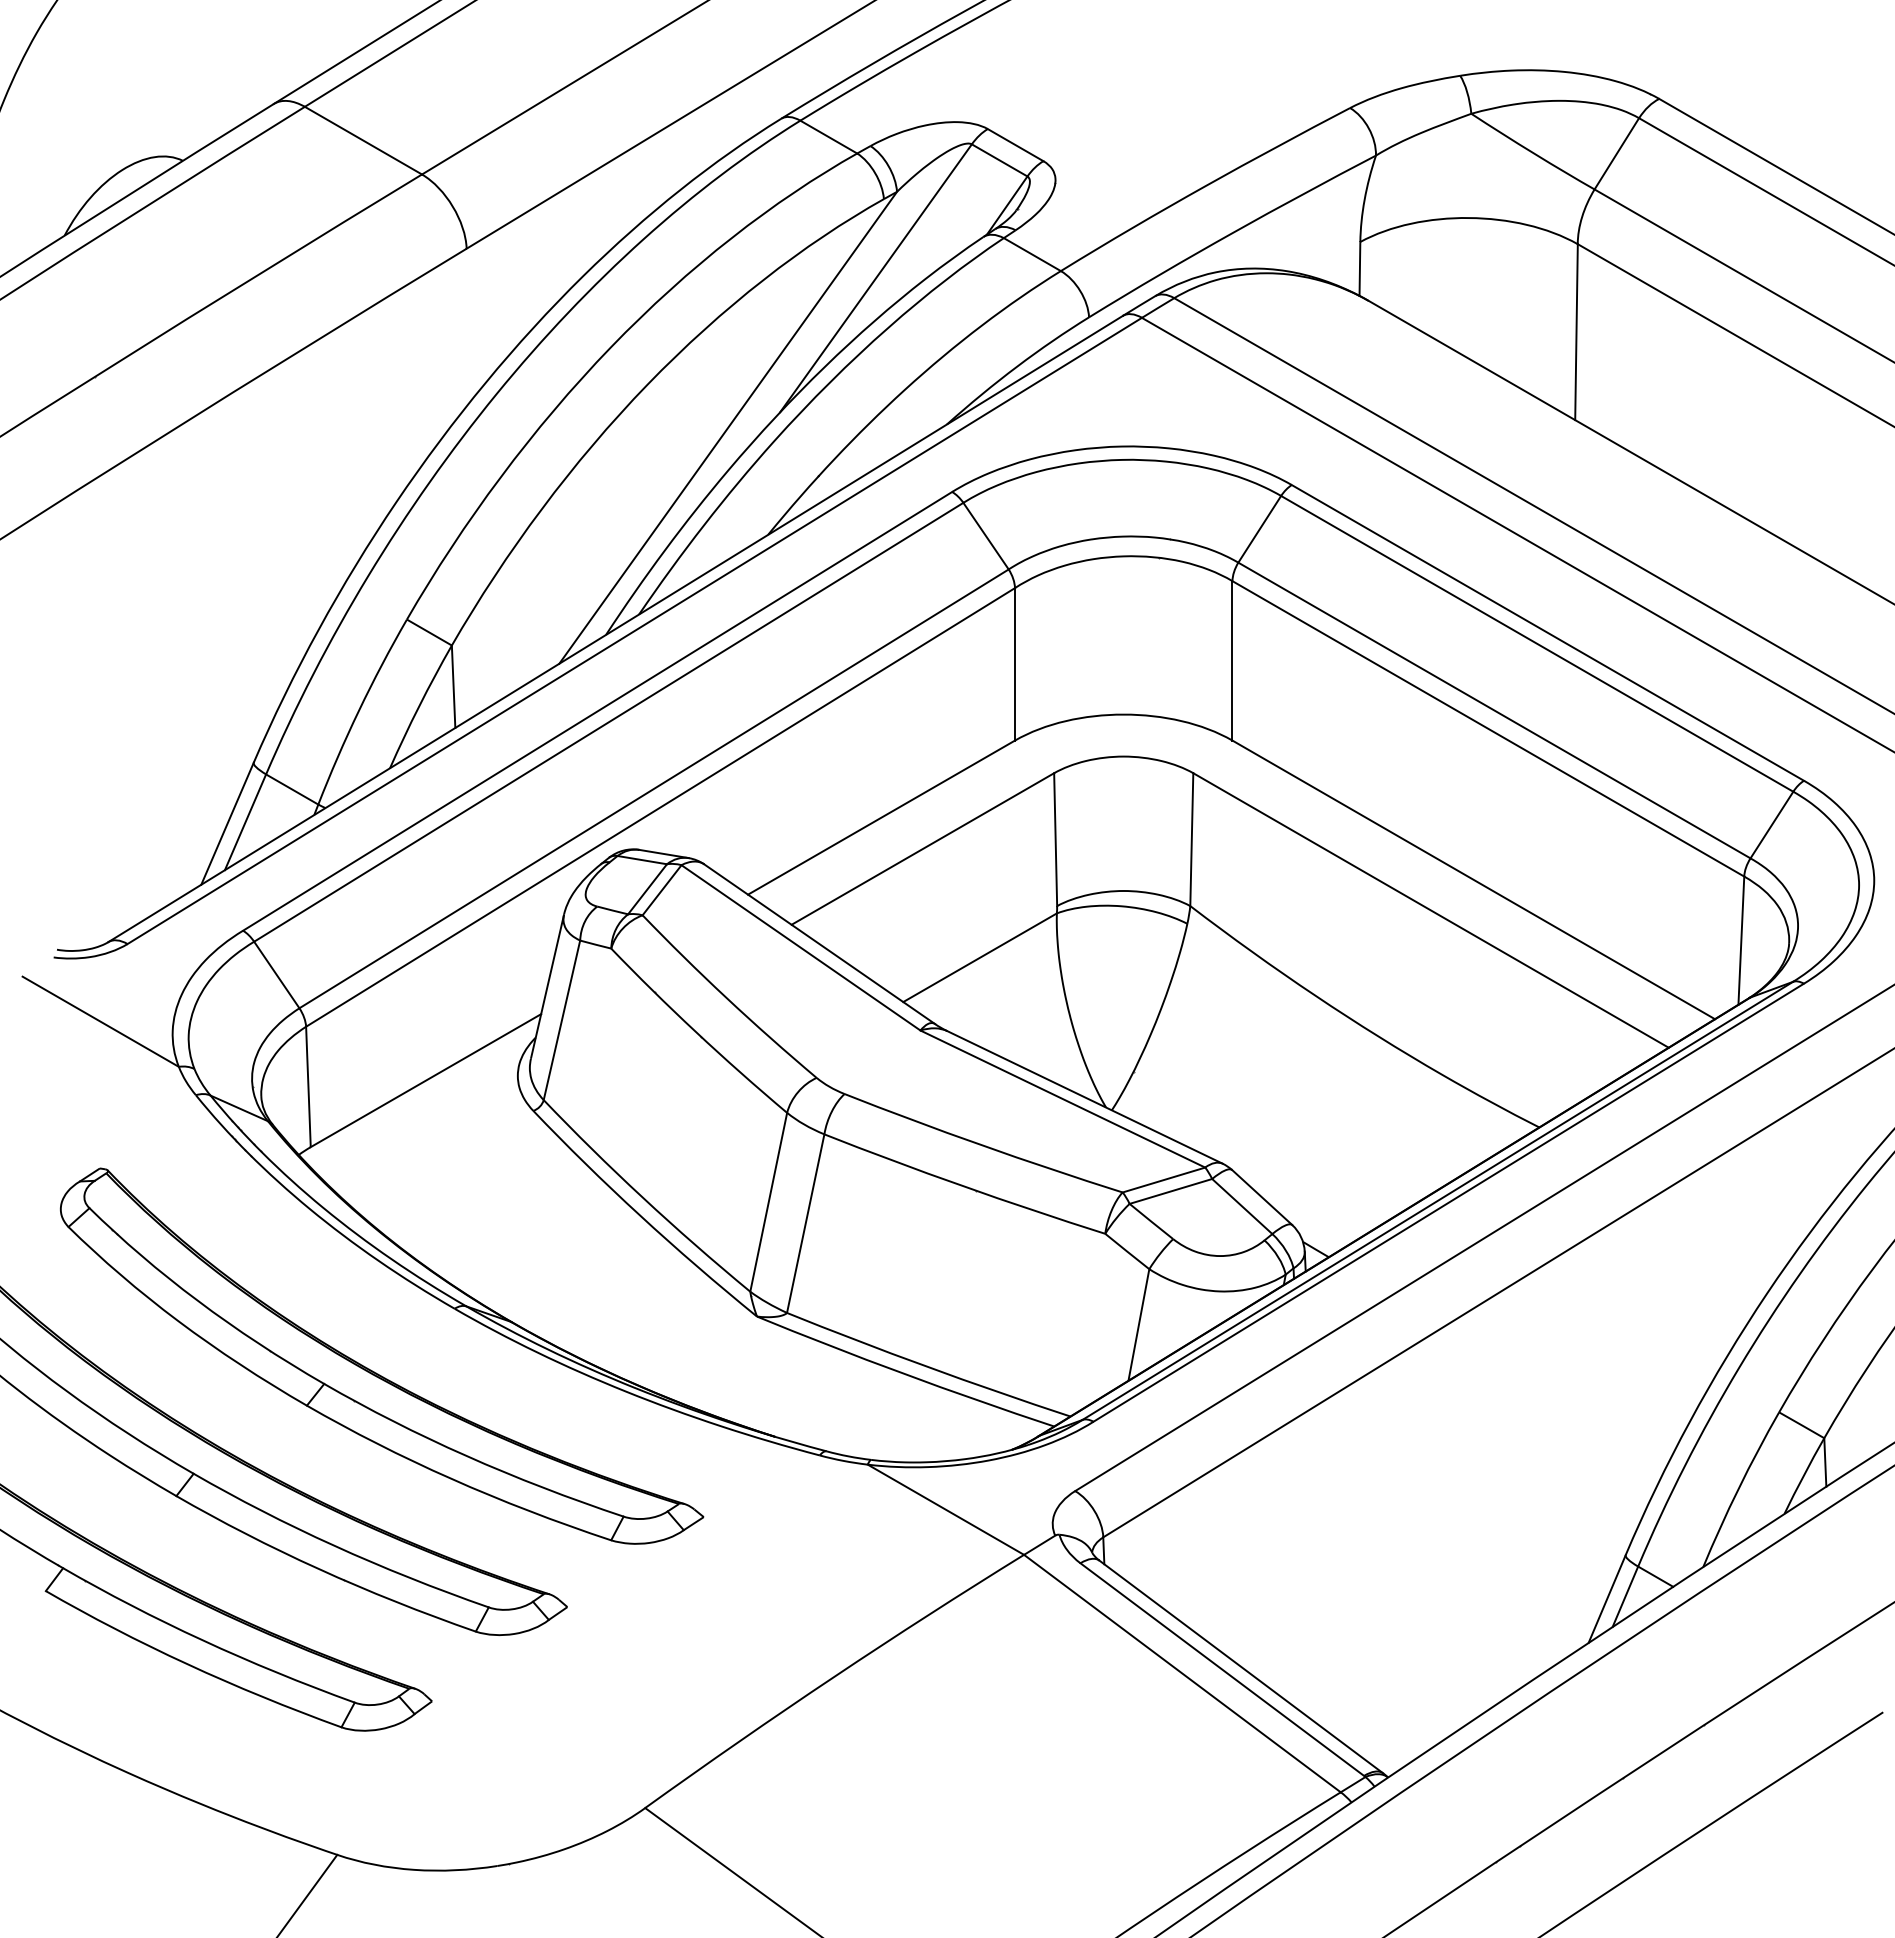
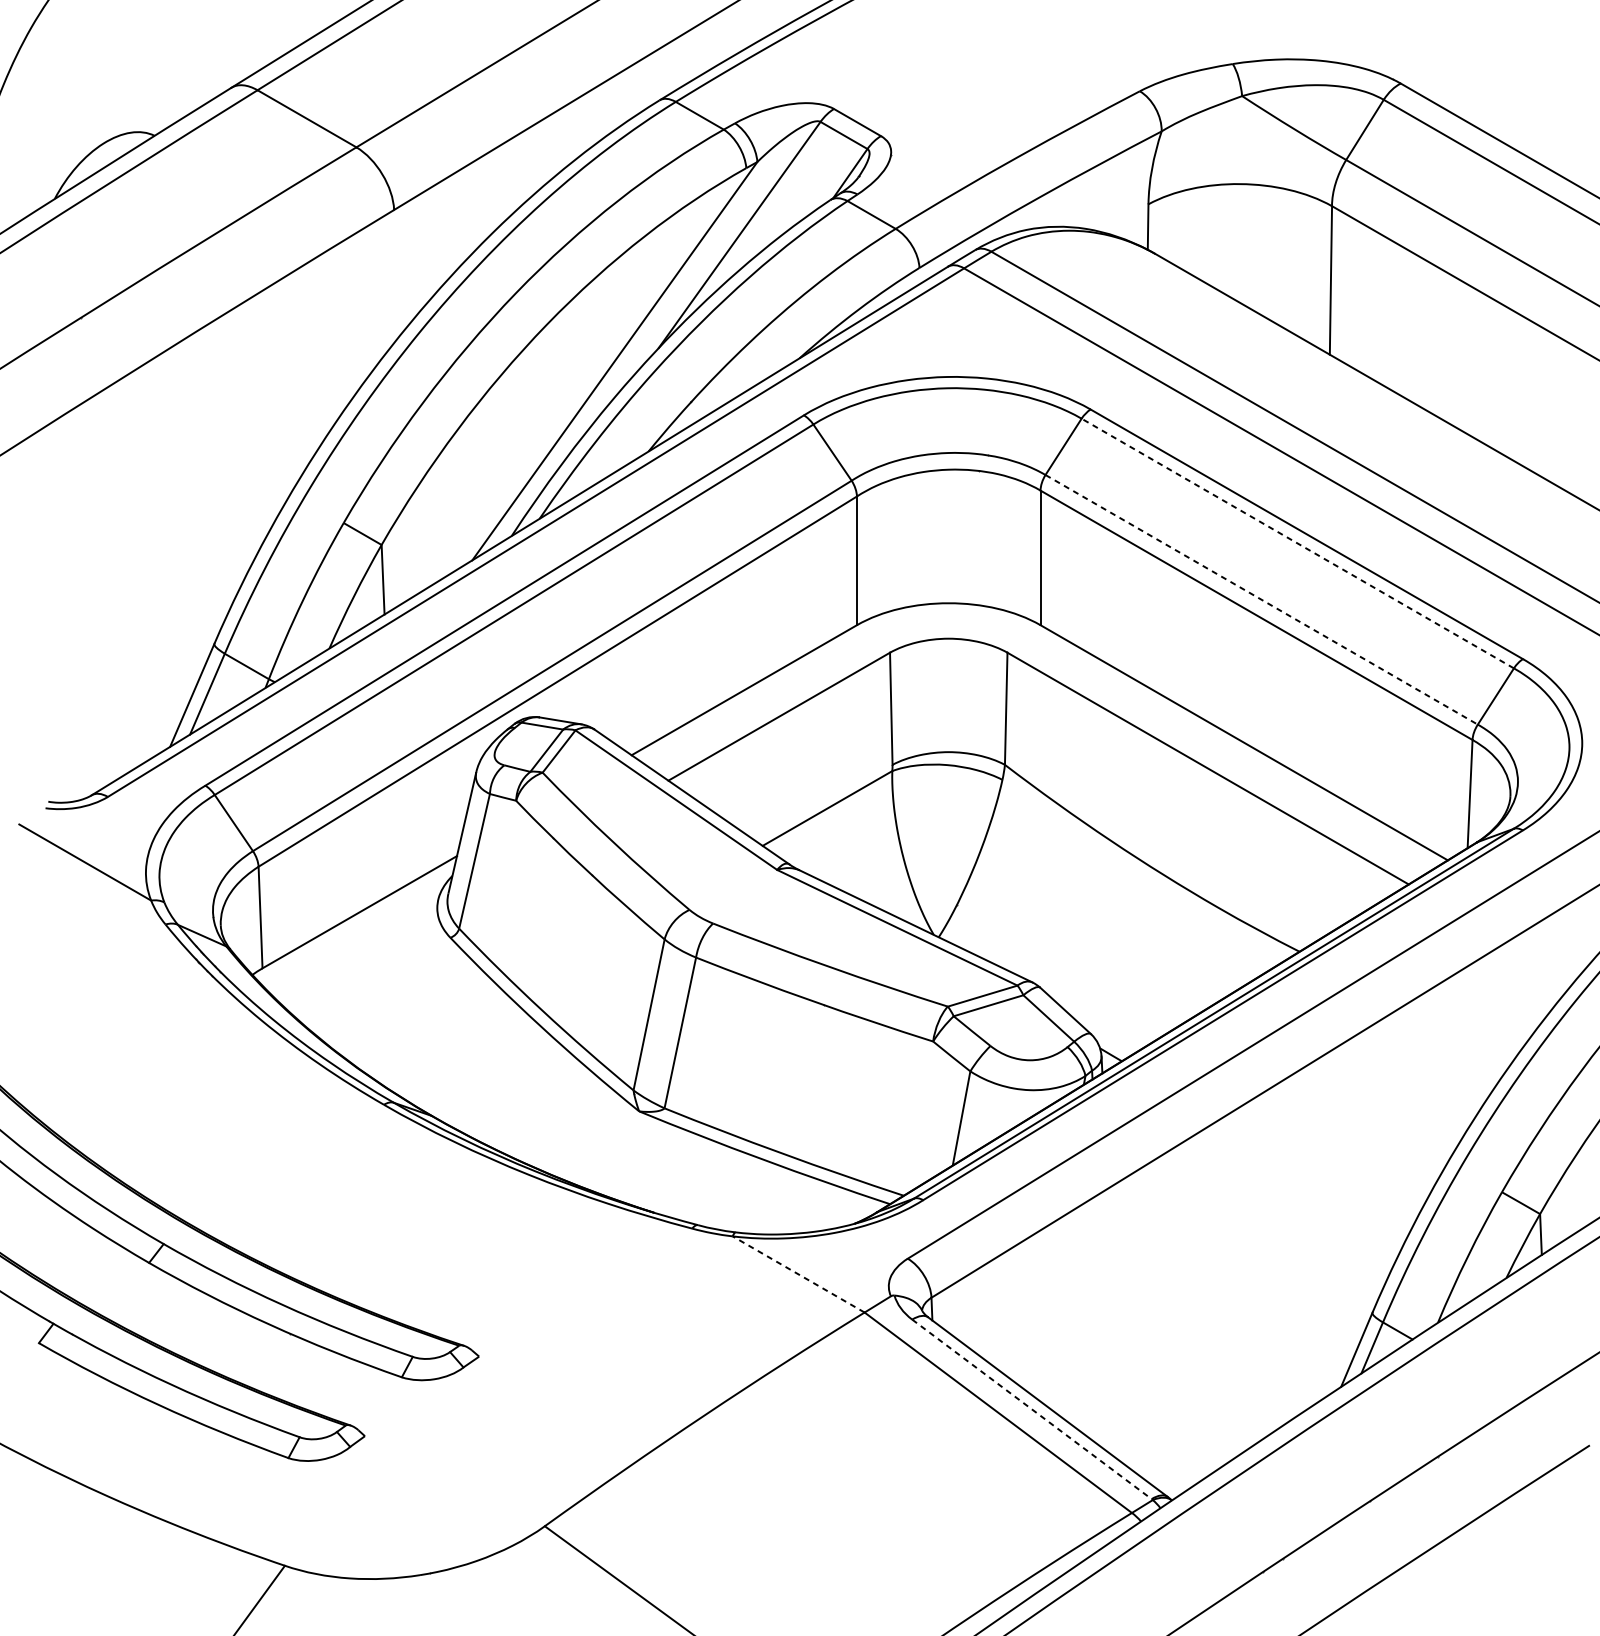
line: (1537, 643) -> (1298, 543), solid -> dashed
line: (1494, 710) -> (1261, 599), solid -> dashed
part: (374, 1371) -> (316, 1157), removed
line: (945, 1509) -> (798, 1274), solid -> dashed
line: (1222, 1669) -> (1032, 1409), solid -> dashed

